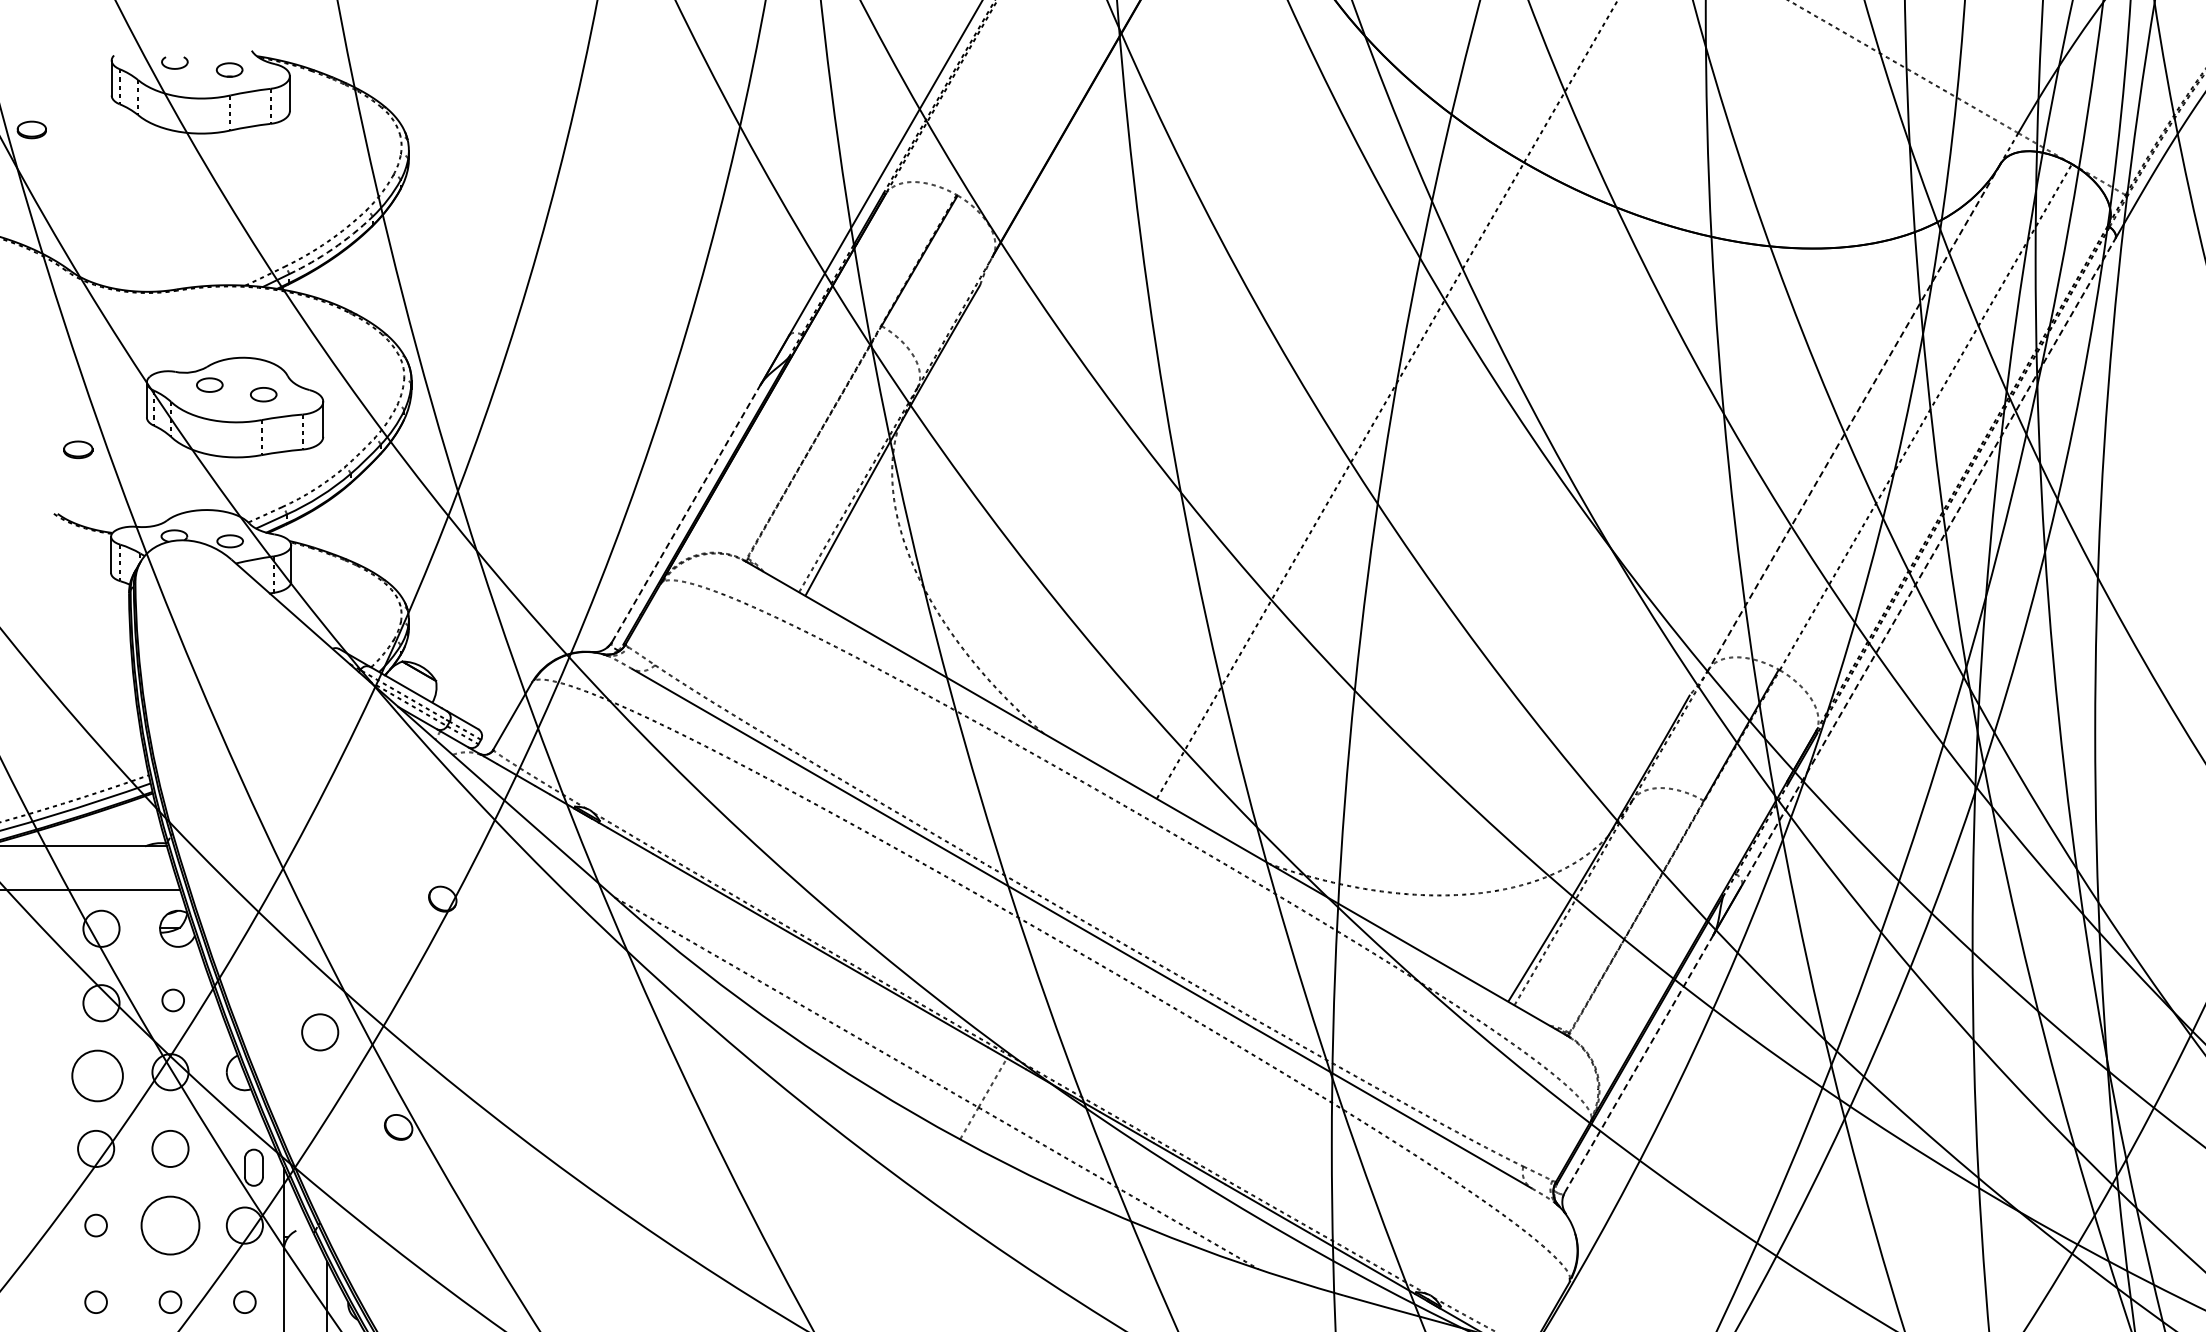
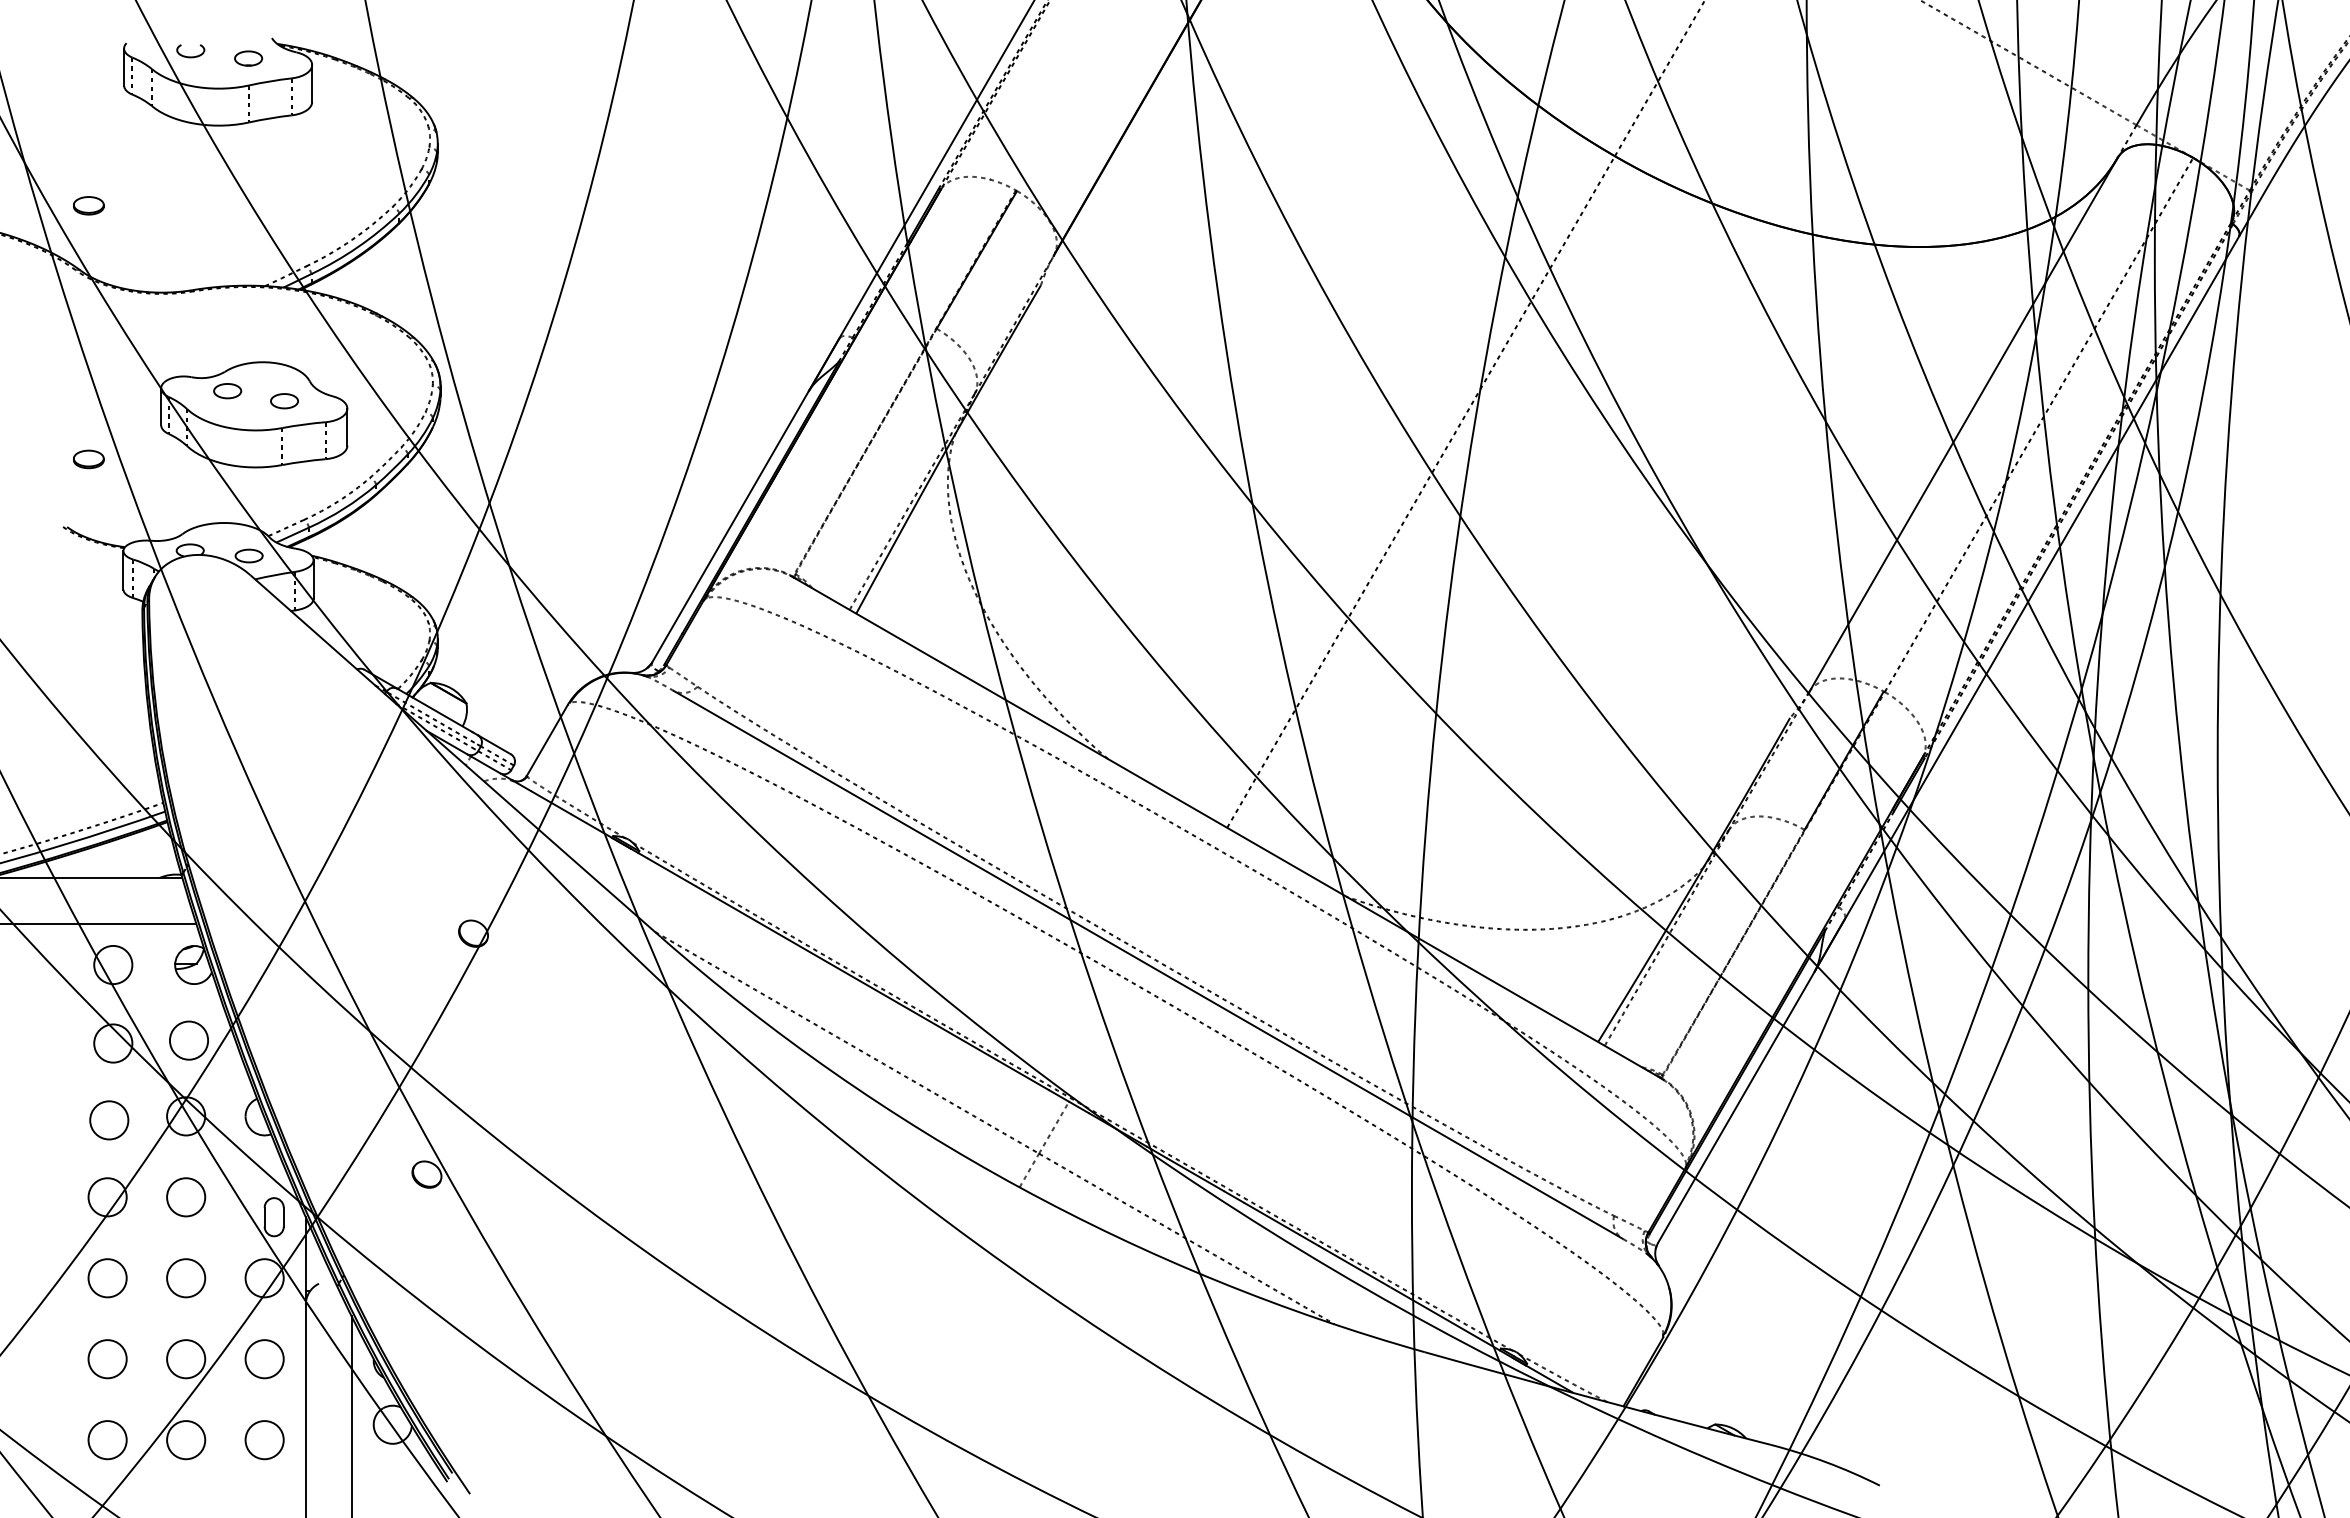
part: (31, 129) -> (88, 205), moved
arc: (332, 249) -> (357, 247), dashed -> solid
line: (1854, 417) -> (1963, 425), dashed -> solid
line: (686, 513) -> (730, 526), dashed -> solid
line: (1929, 561) -> (2042, 577), dashed -> solid
circle: (172, 1000) -> (188, 1040), size x1.67
circle: (320, 1032) -> (344, 1074), removed
line: (1639, 1063) -> (1736, 1107), dashed -> solid
circle: (97, 1076) -> (109, 1120), size x0.71
circle: (95, 1225) -> (107, 1278), size x1.67
circle: (170, 1225) -> (186, 1278), size x0.62
circle: (95, 1302) -> (107, 1359), size x1.67
circle: (170, 1302) -> (186, 1359), size x1.67
circle: (244, 1302) -> (264, 1359), size x1.67

